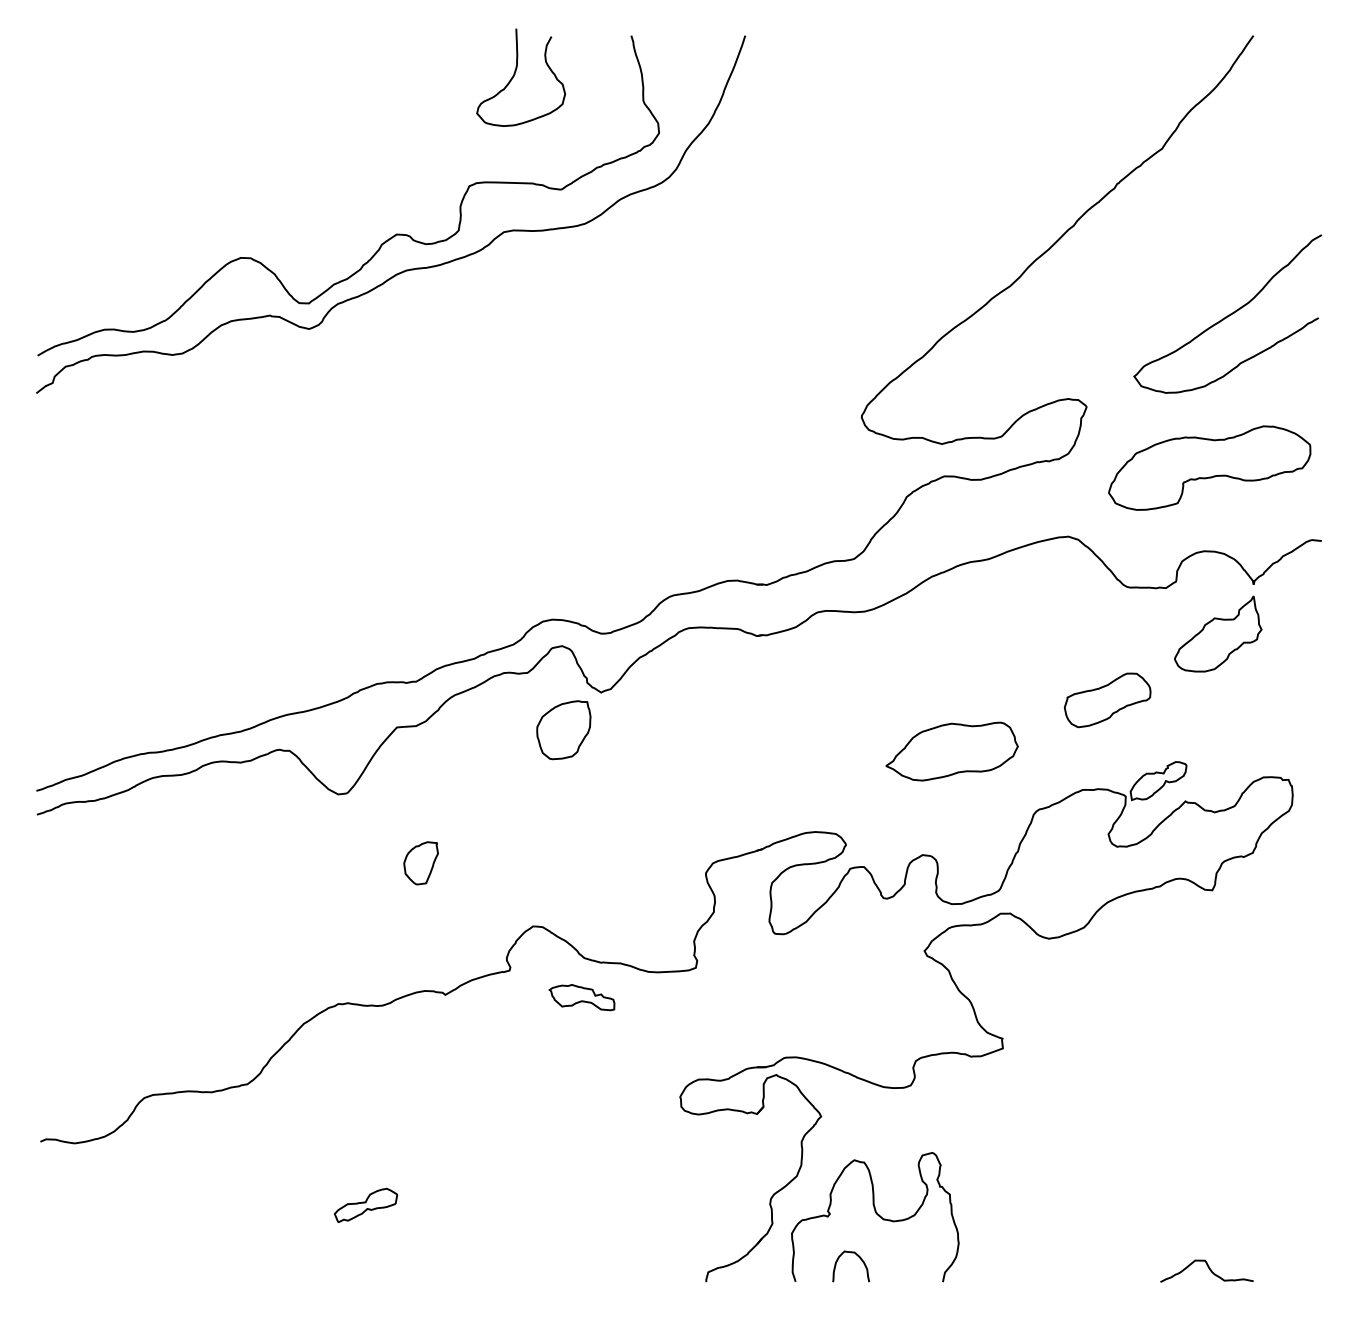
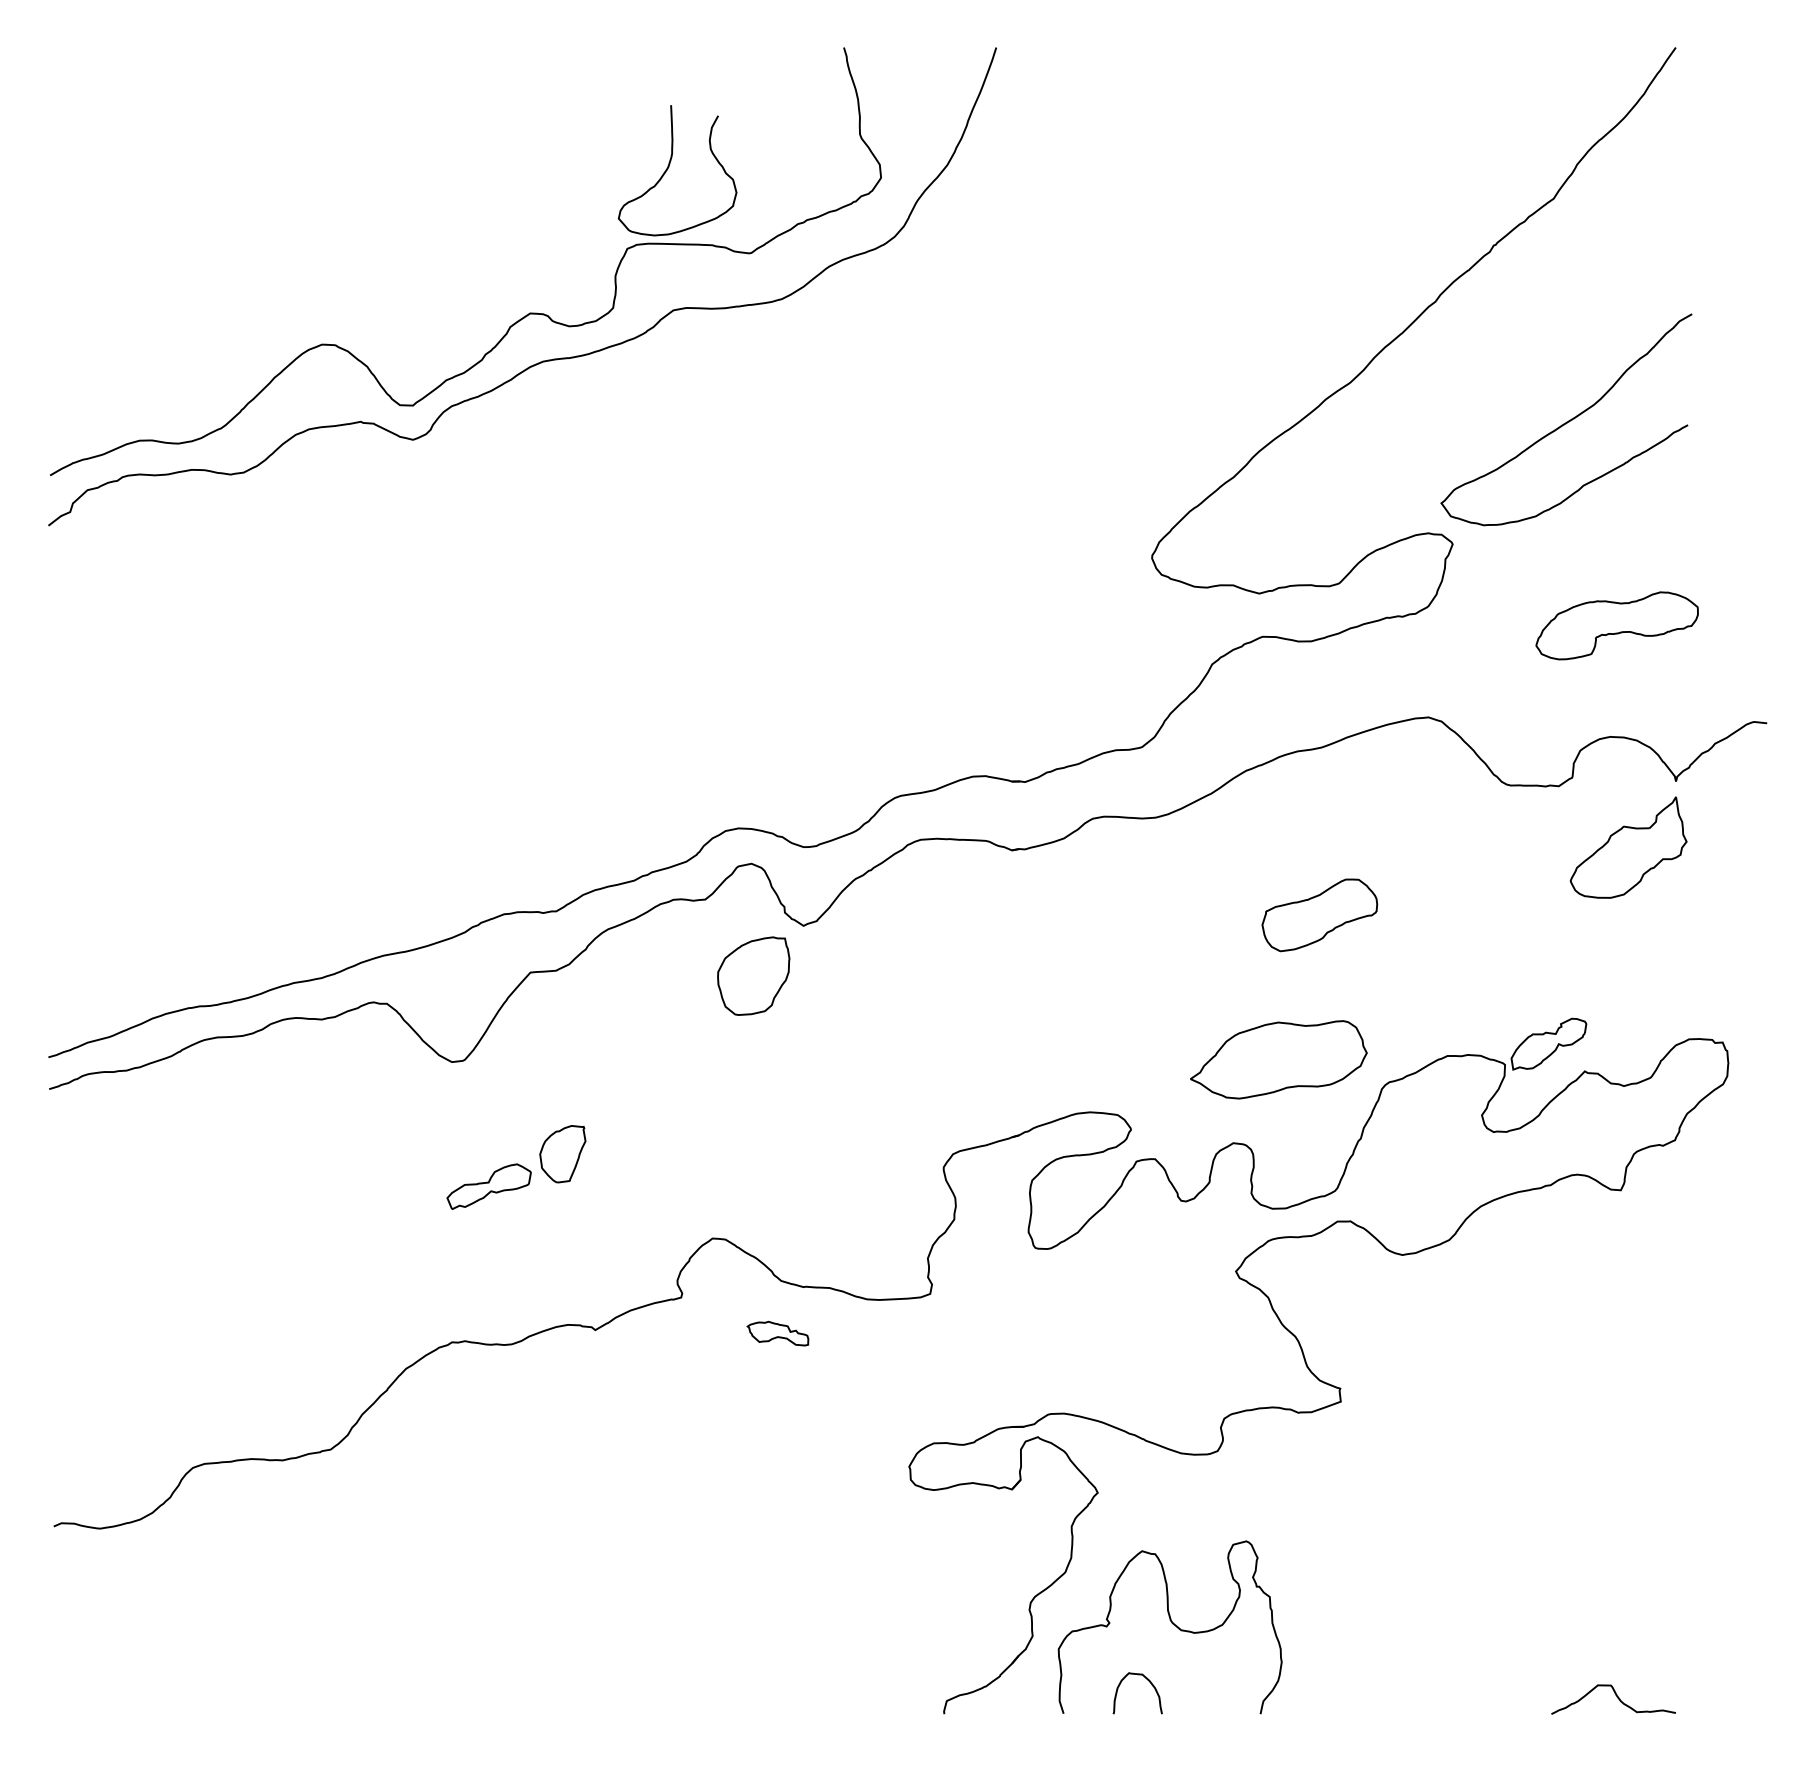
curve: (515, 75) -> (669, 167), moved
curve: (1227, 315) -> (1566, 421), moved
part: (1209, 467) -> (1616, 625), size x0.6
part: (1107, 700) -> (1319, 915), moved
part: (951, 751) -> (1278, 1059), moved
part: (581, 997) -> (777, 1333), size x0.7
part: (365, 1205) -> (488, 1186), moved

